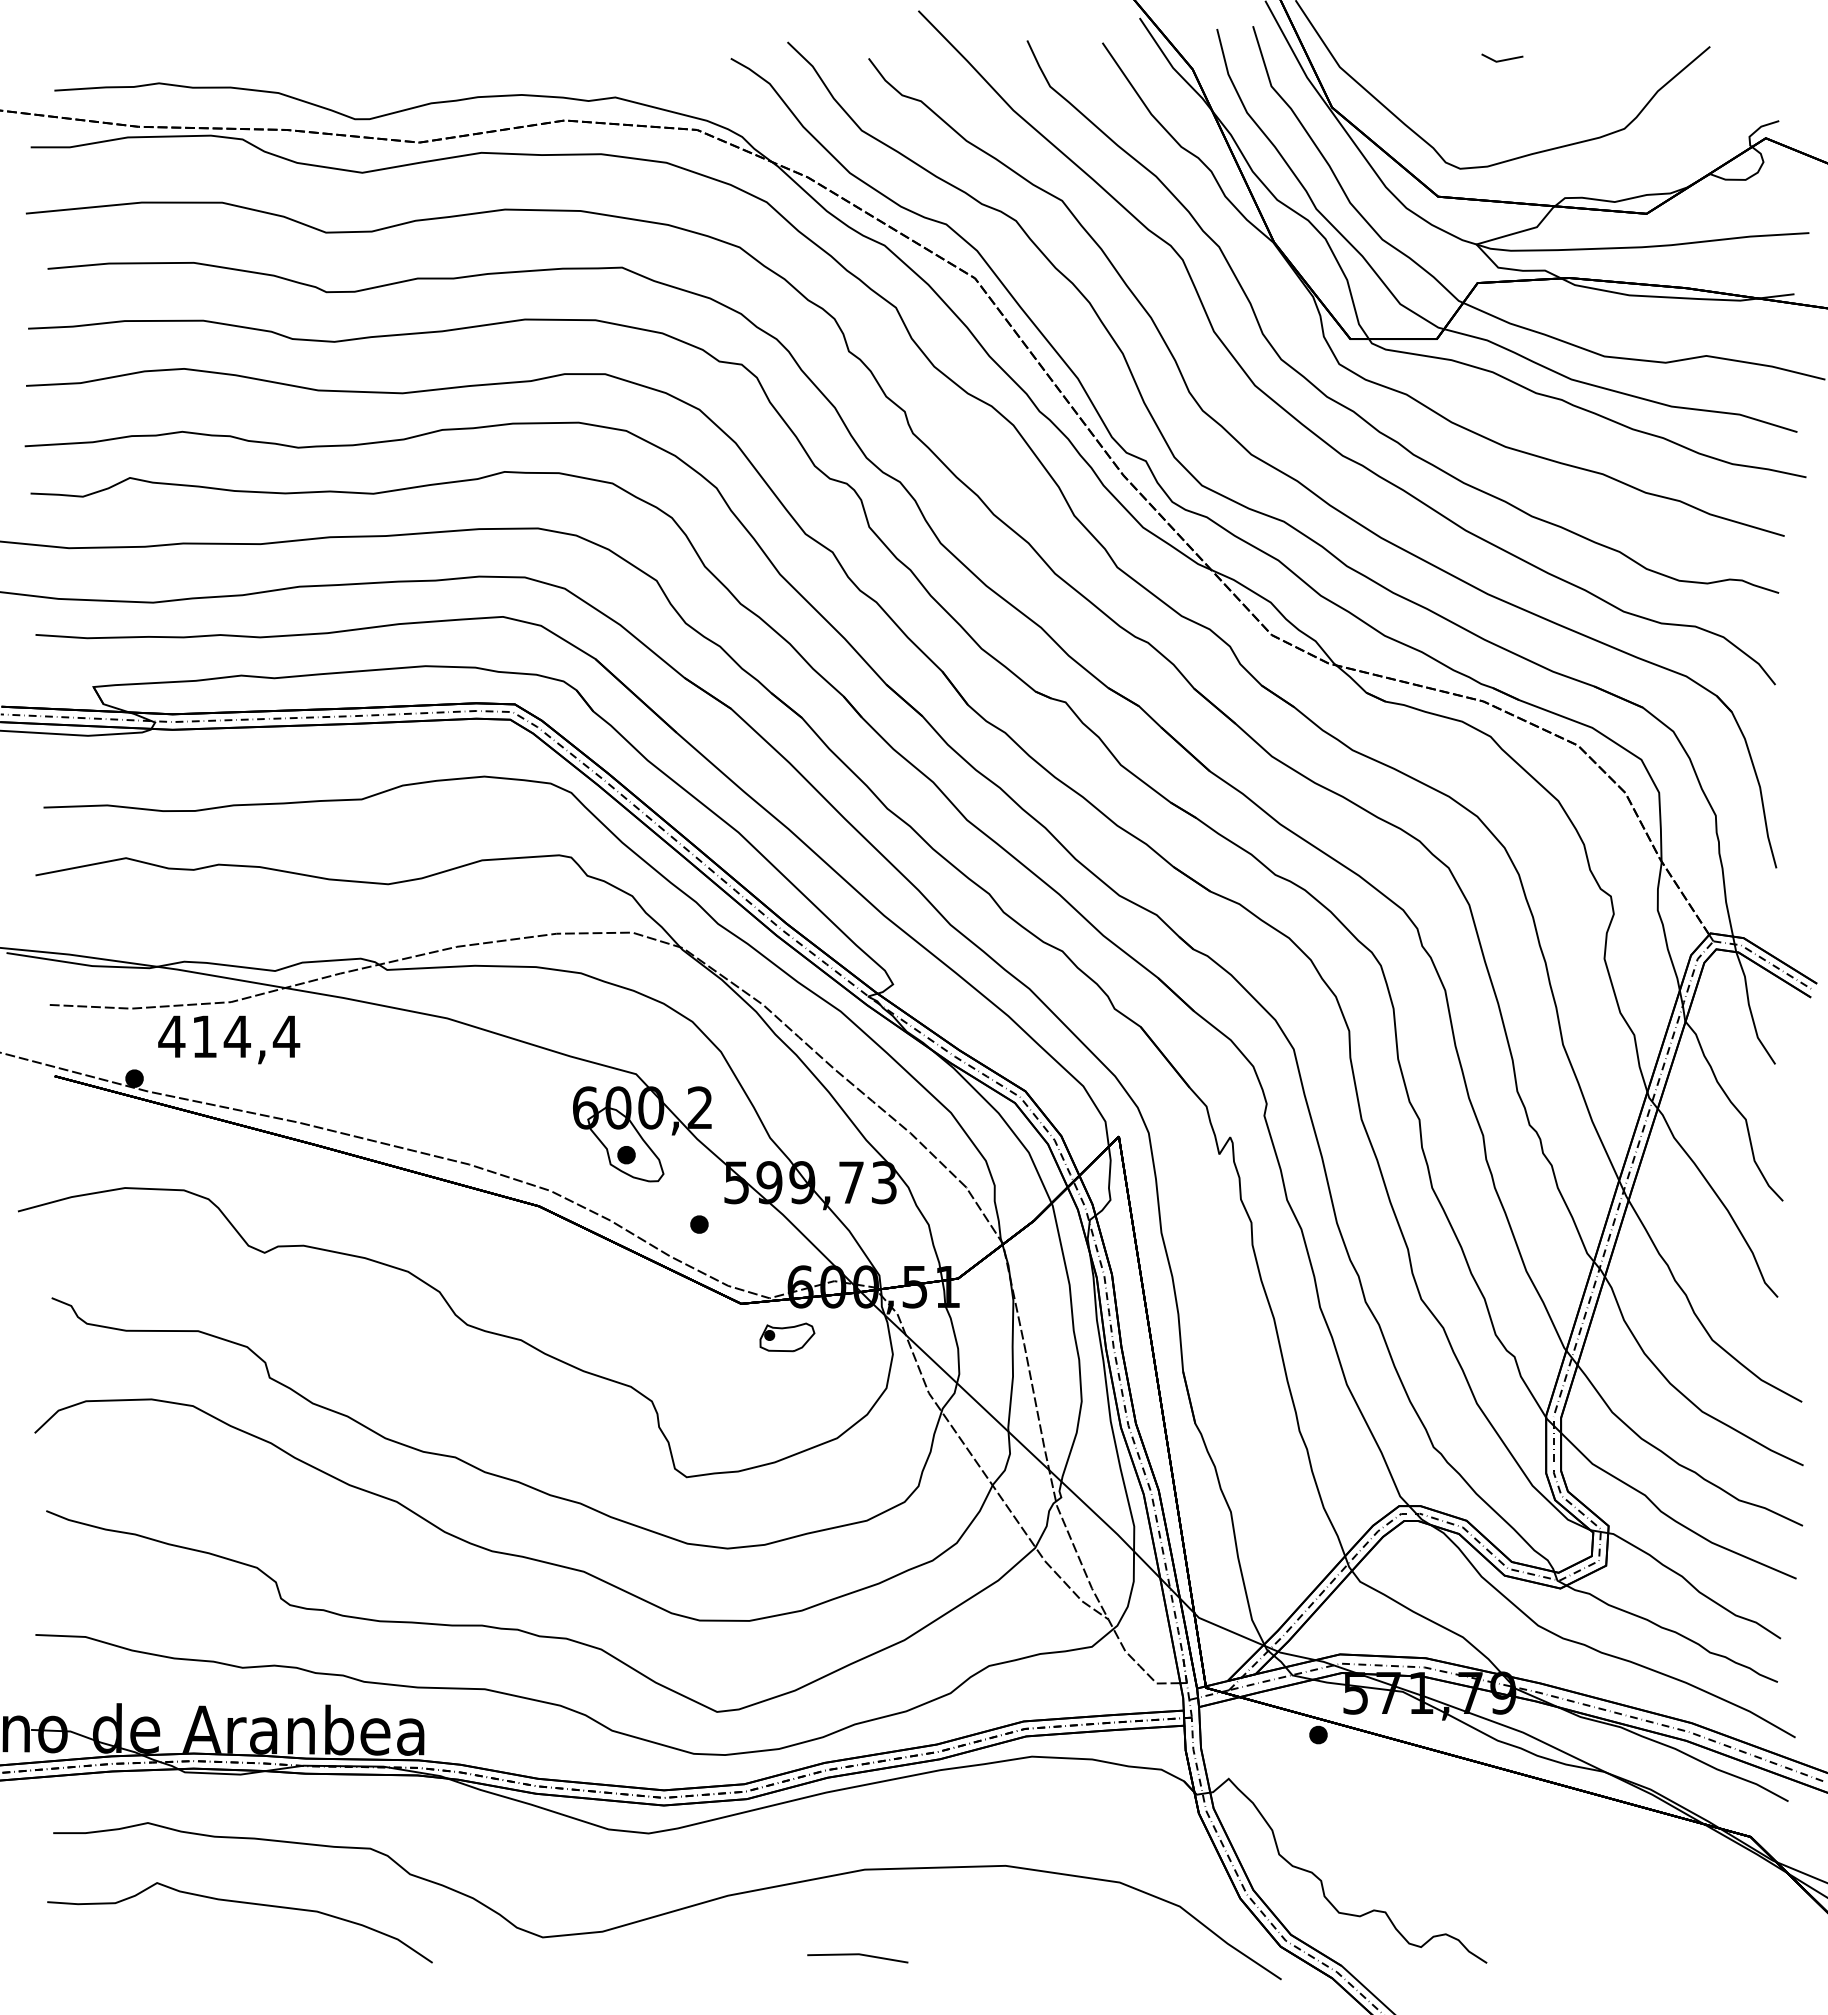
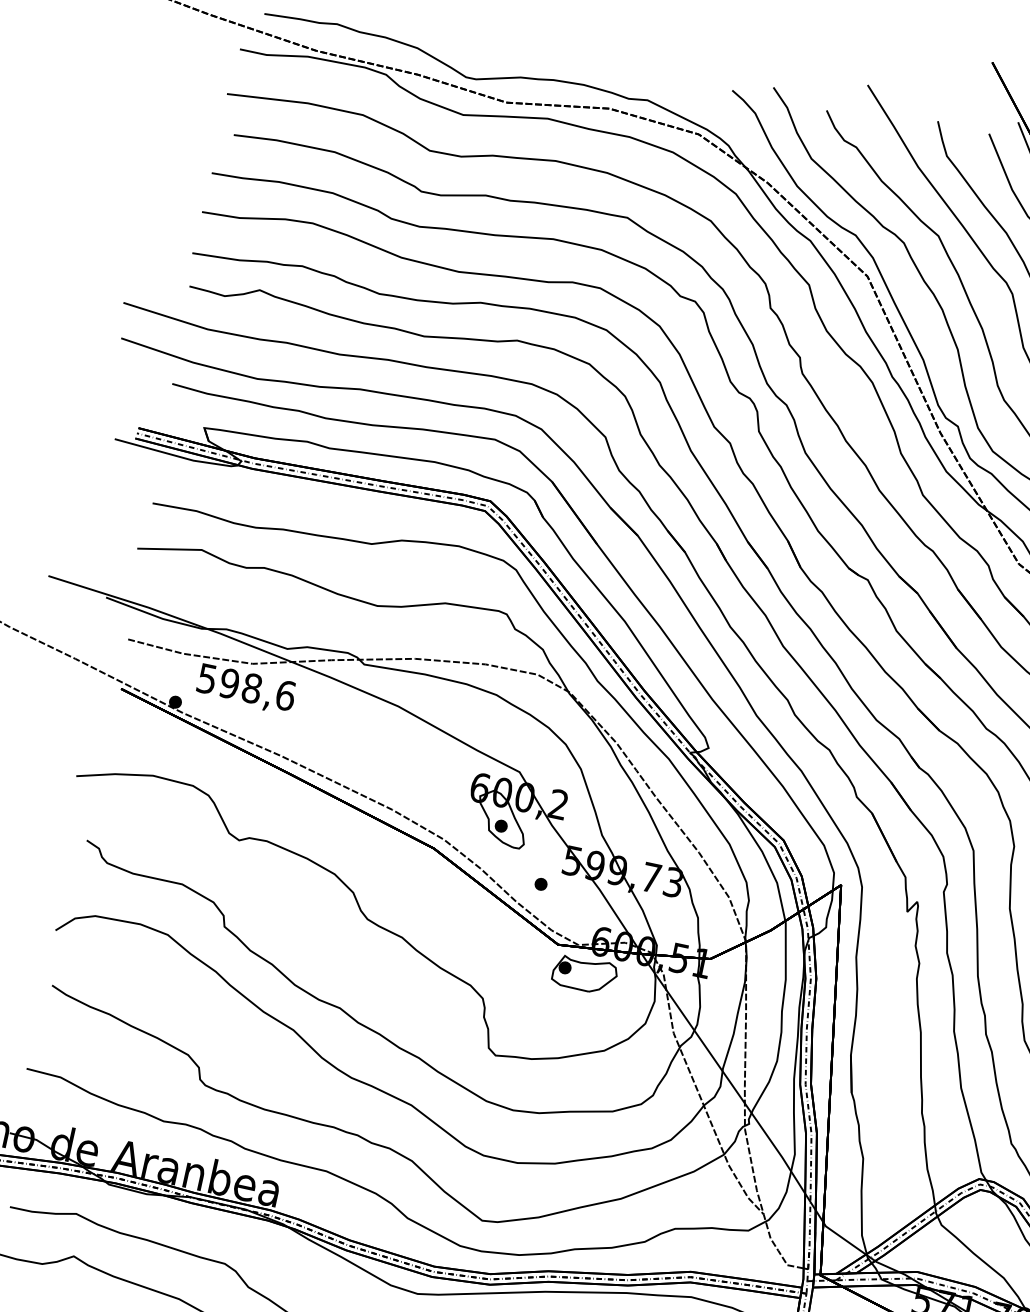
text: (229, 1036) -> (246, 687), 414,4 -> 598,6
part: (787, 1337) -> (584, 974), size x1.67

